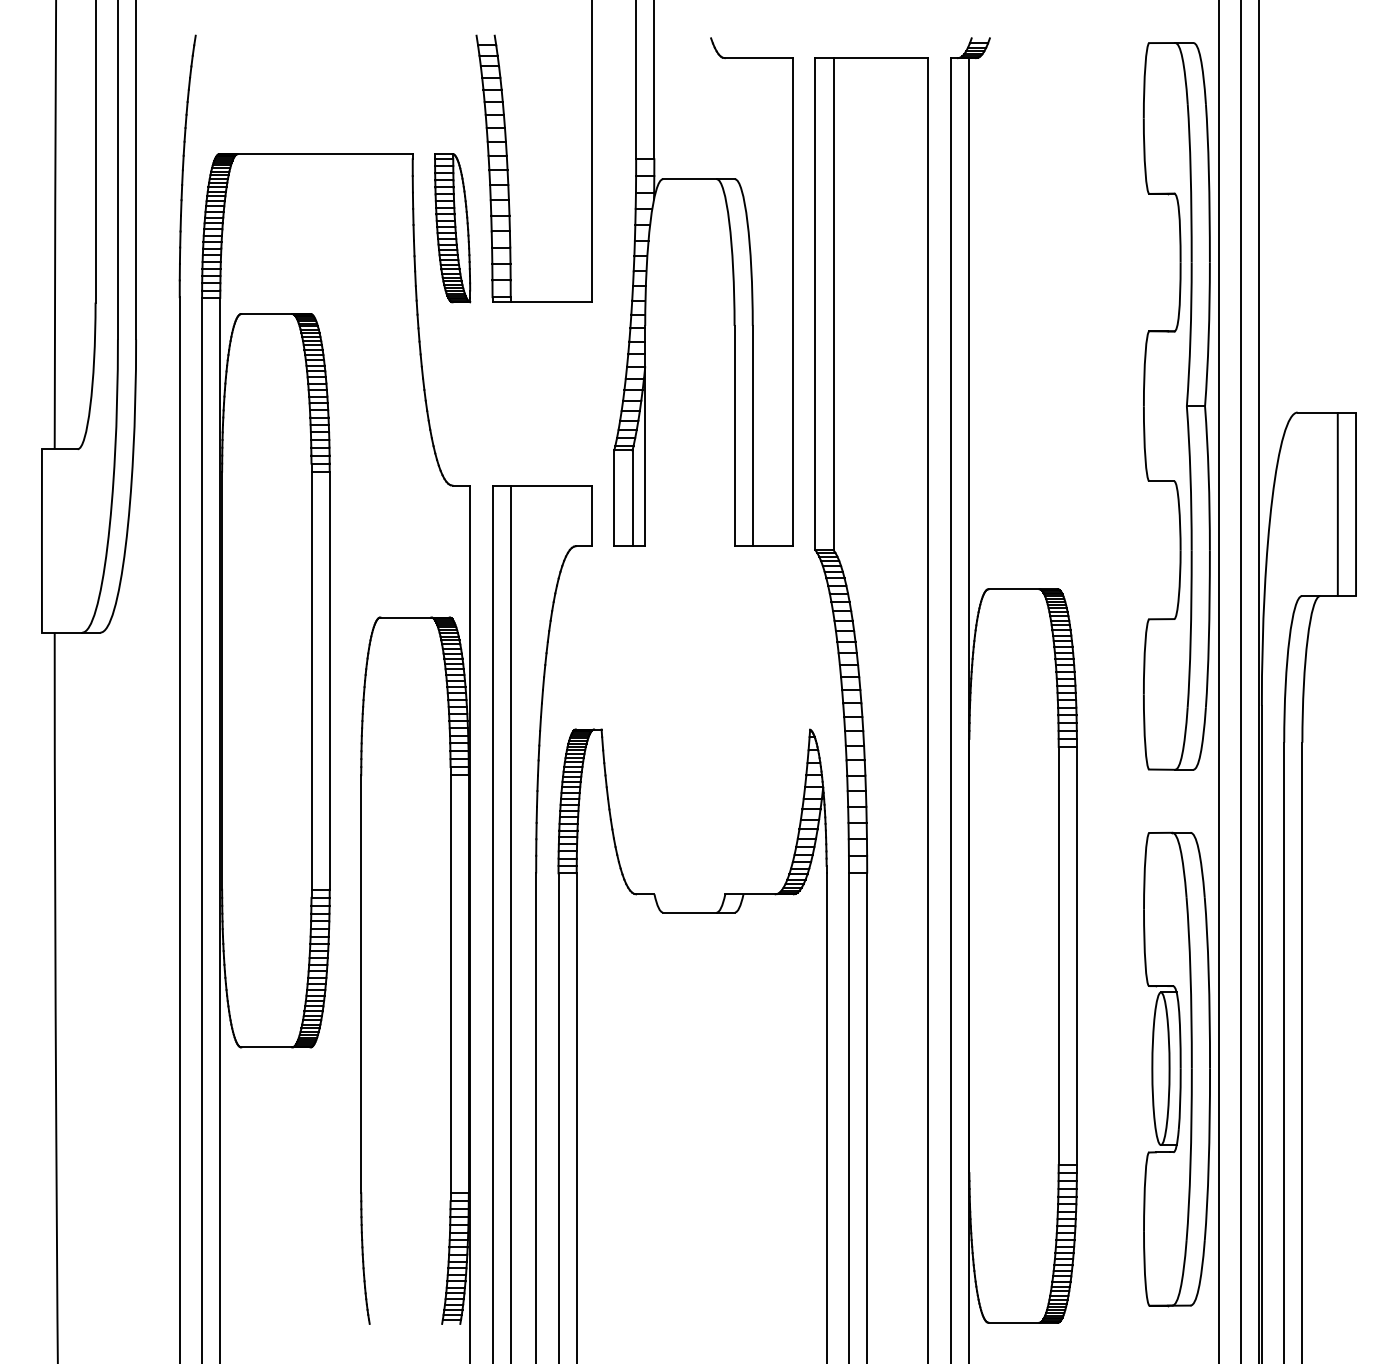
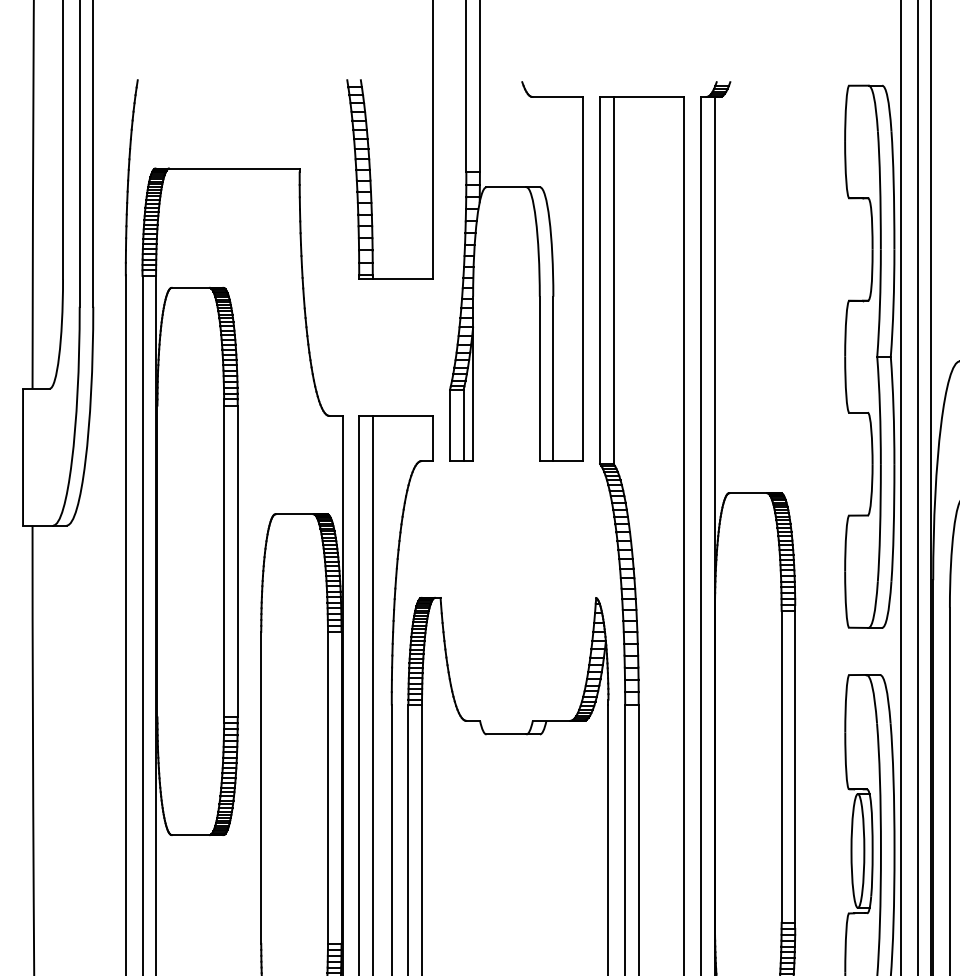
part: (452, 228) -> (329, 224), removed

